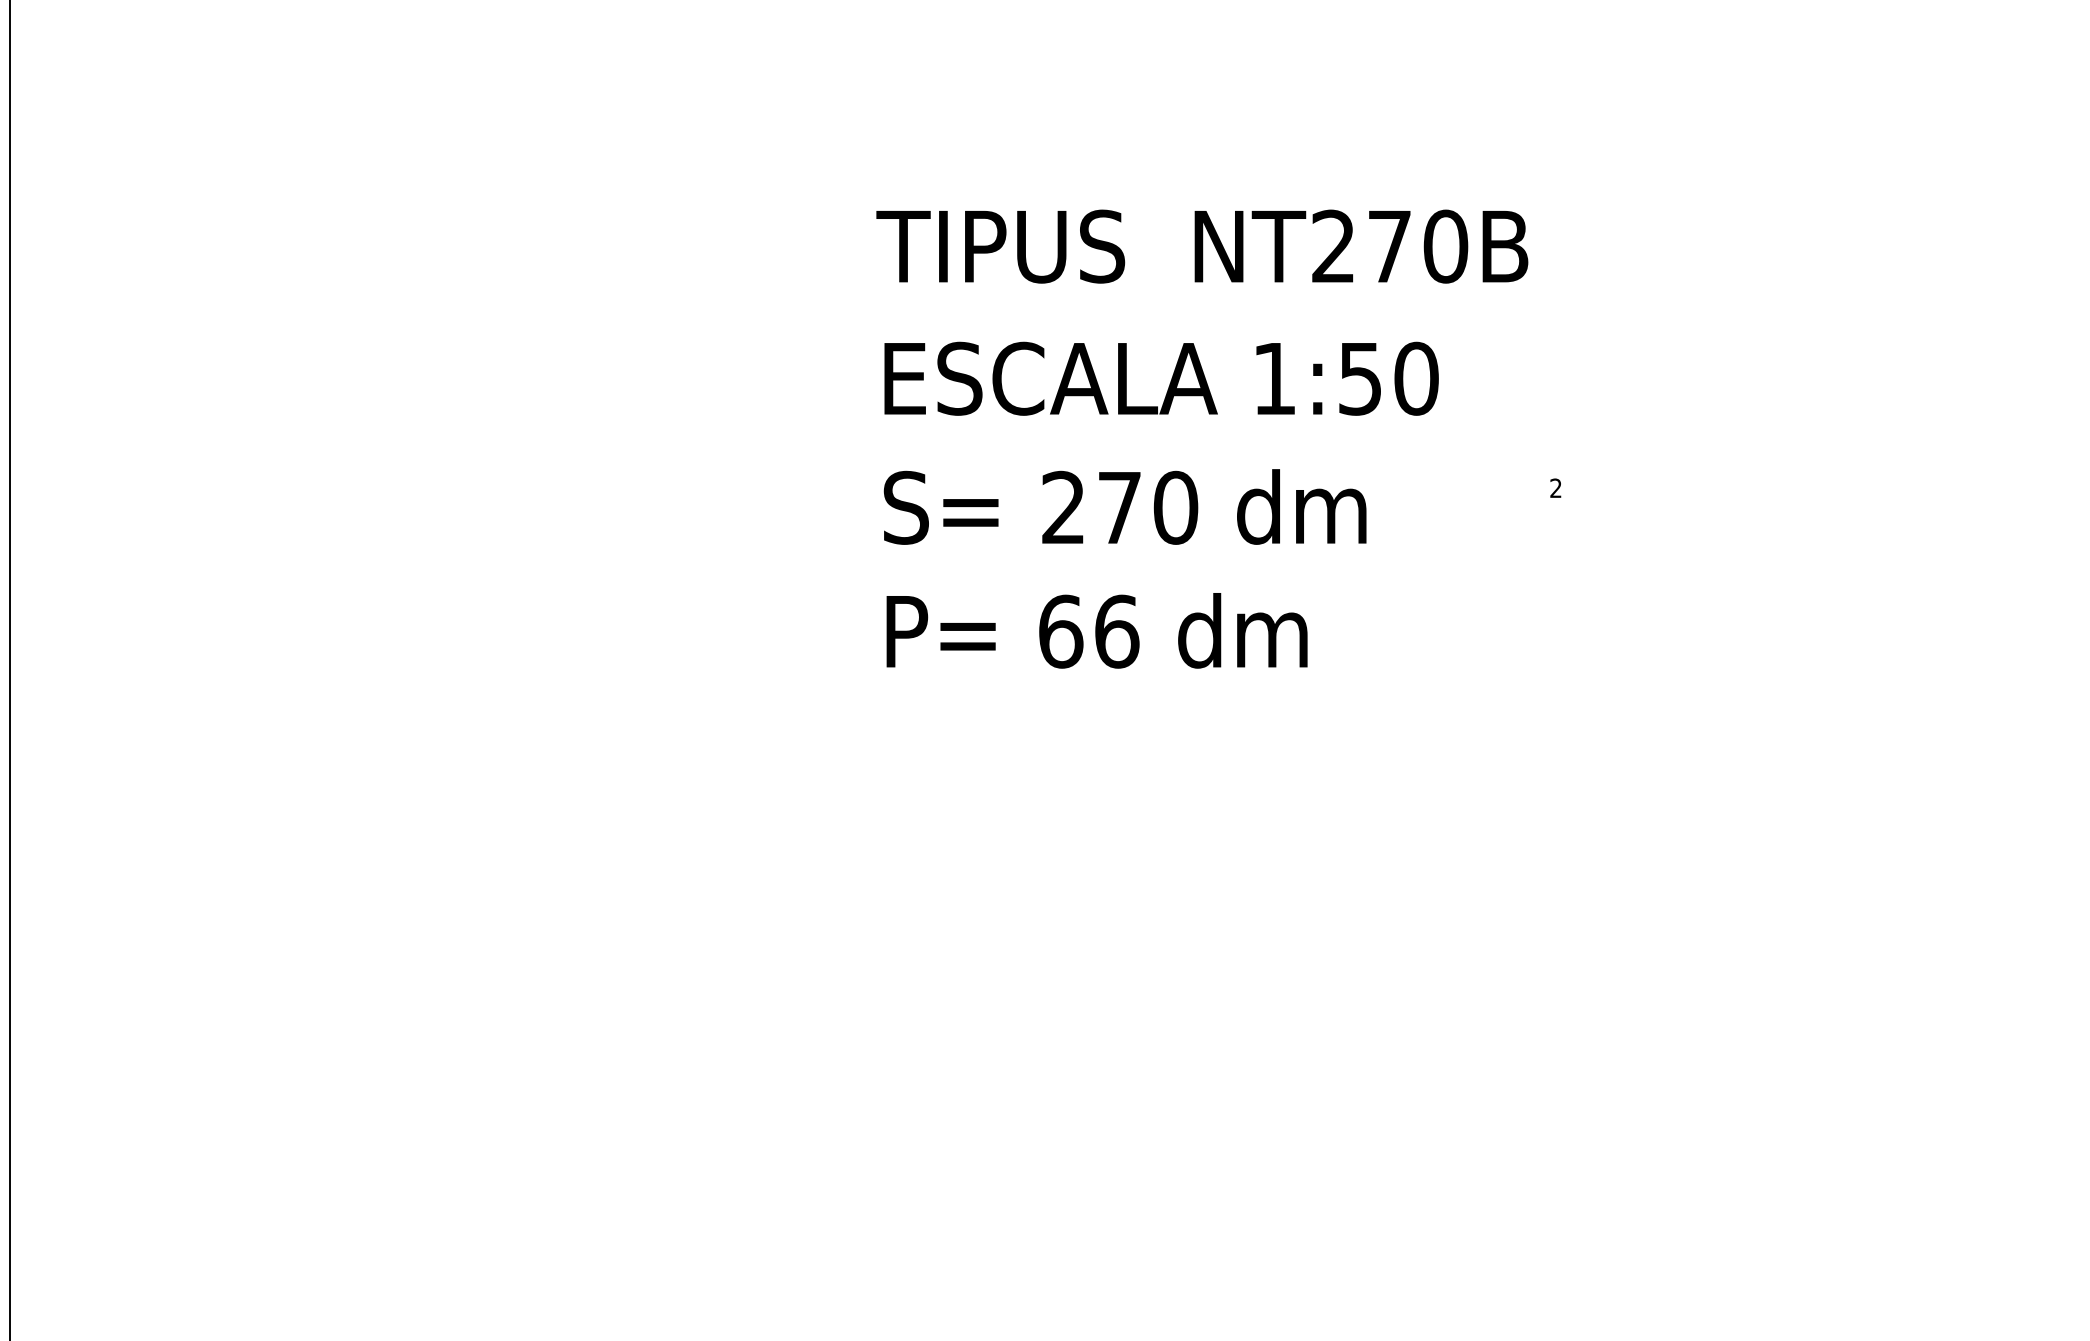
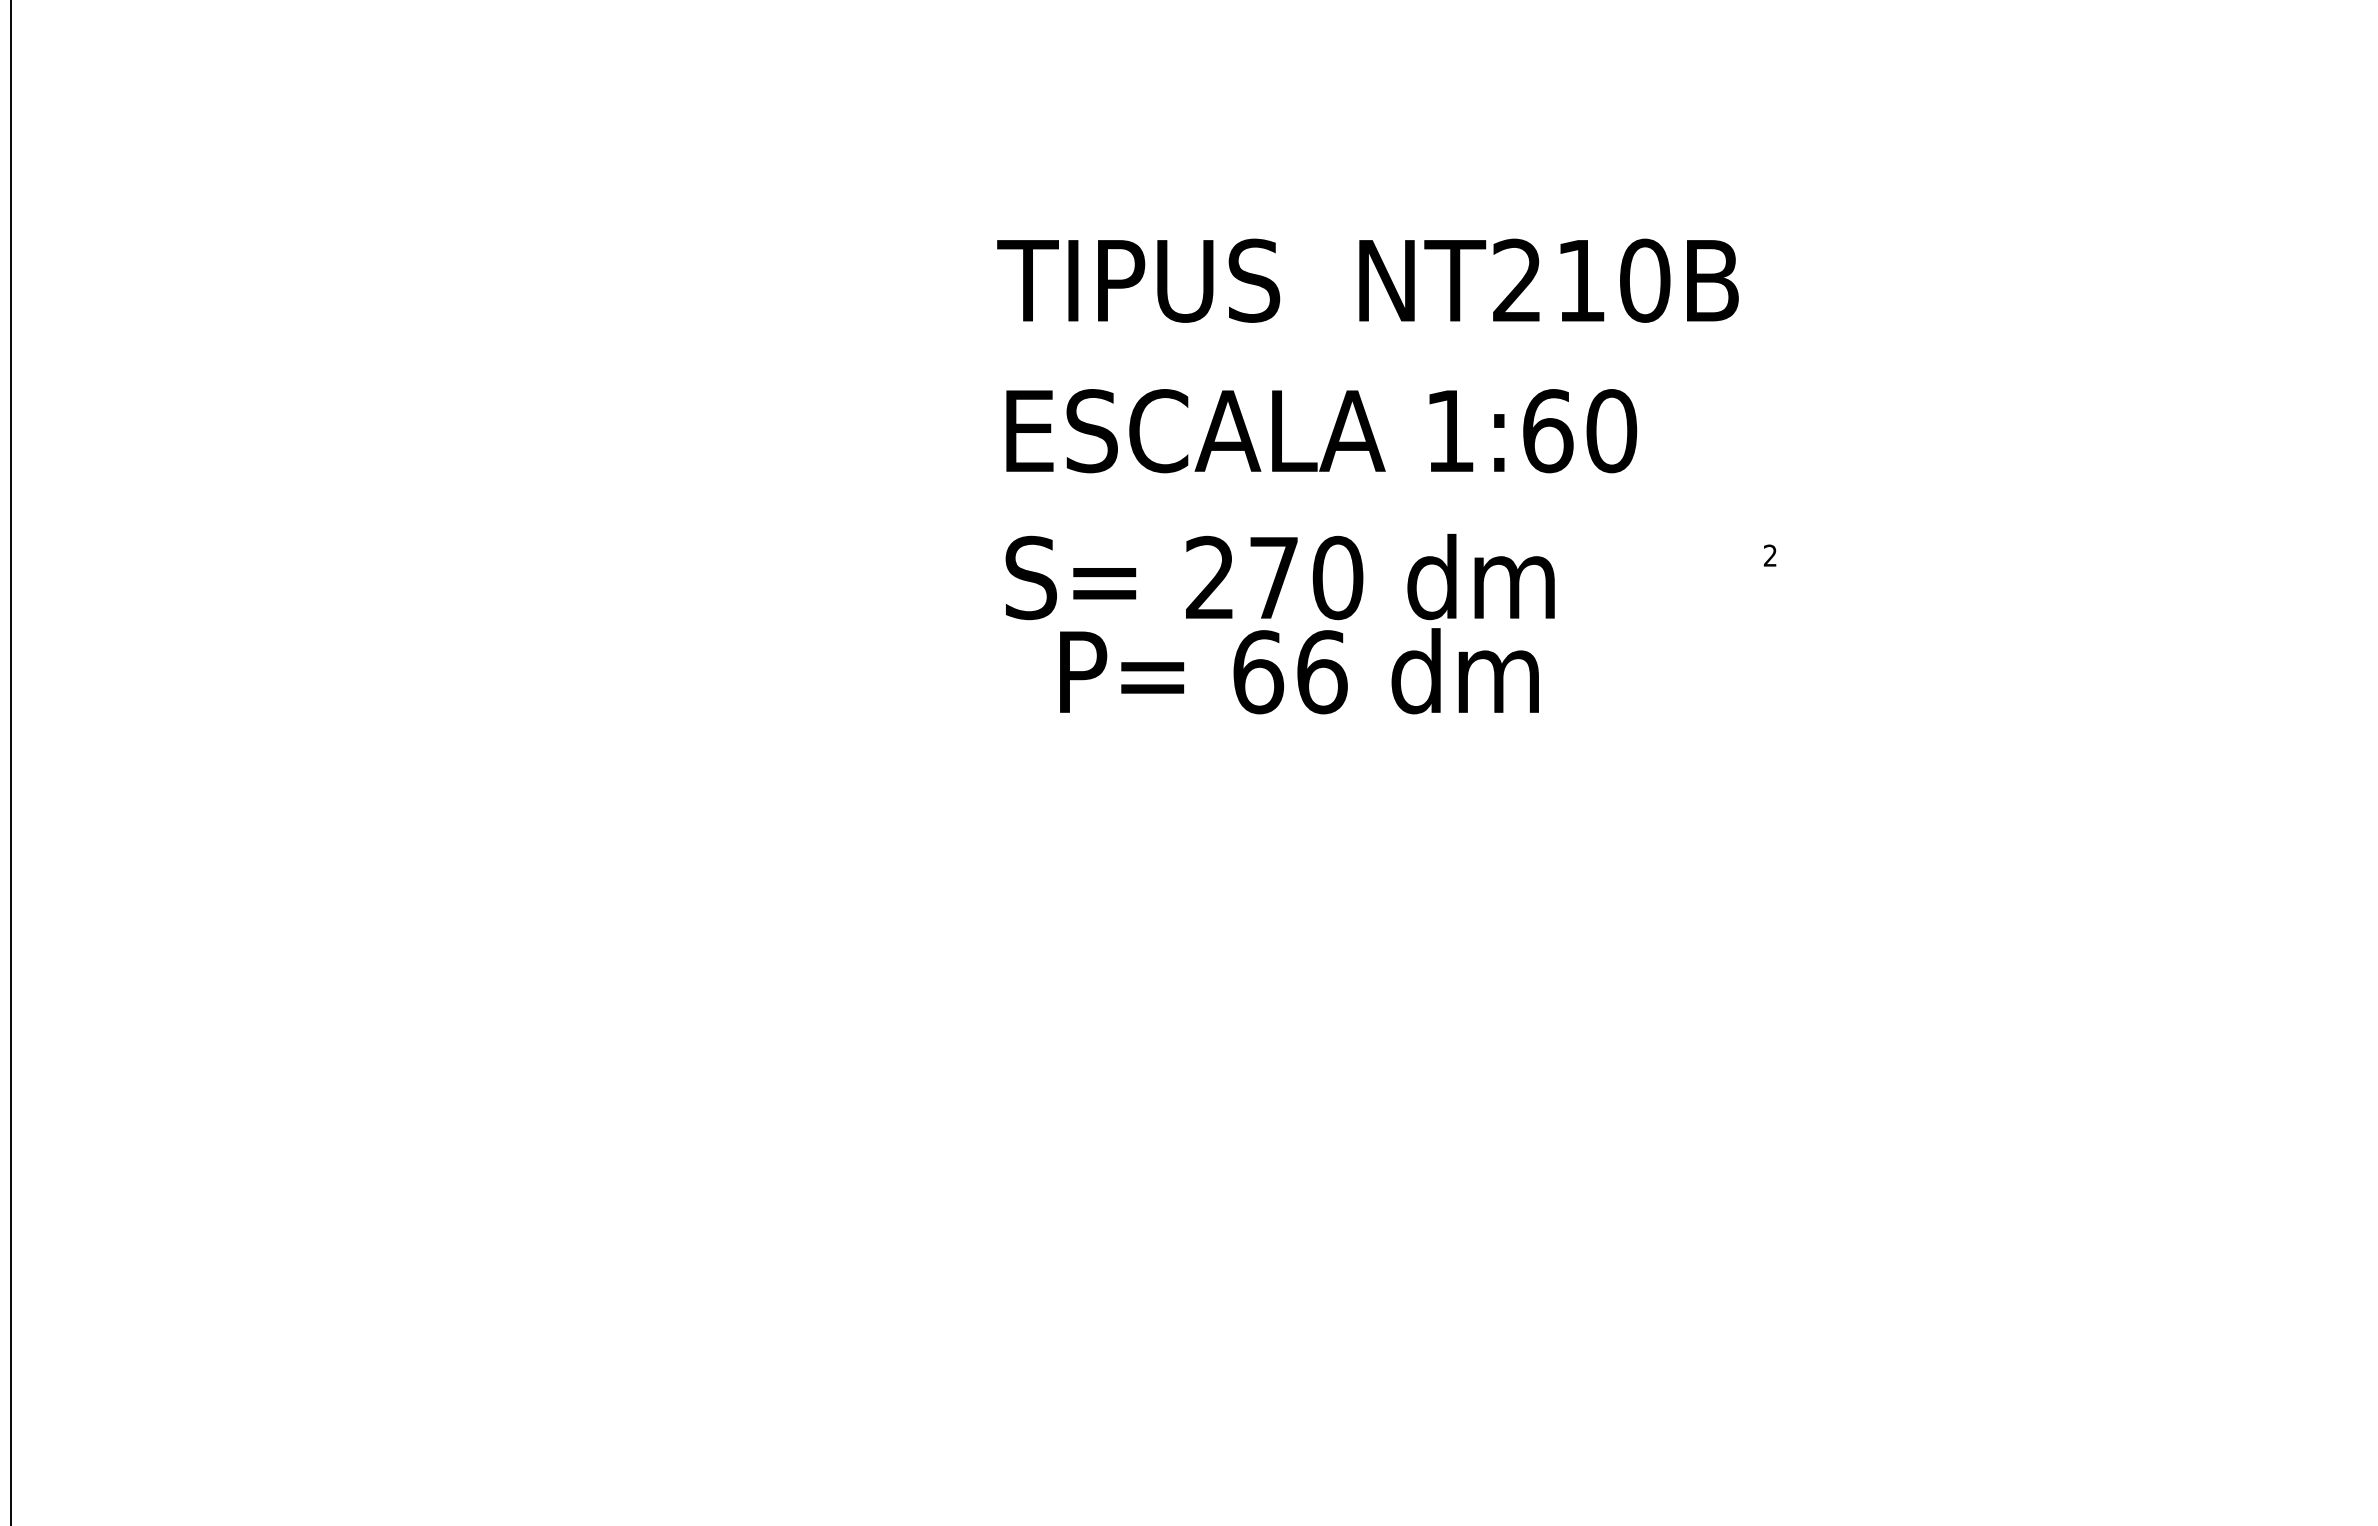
text: (1389, 246) -> (1580, 280), NT270B -> NT210B
text: (1360, 378) -> (1547, 430), 1:50 -> 1:60
text: (1096, 630) -> (1298, 670), moved

